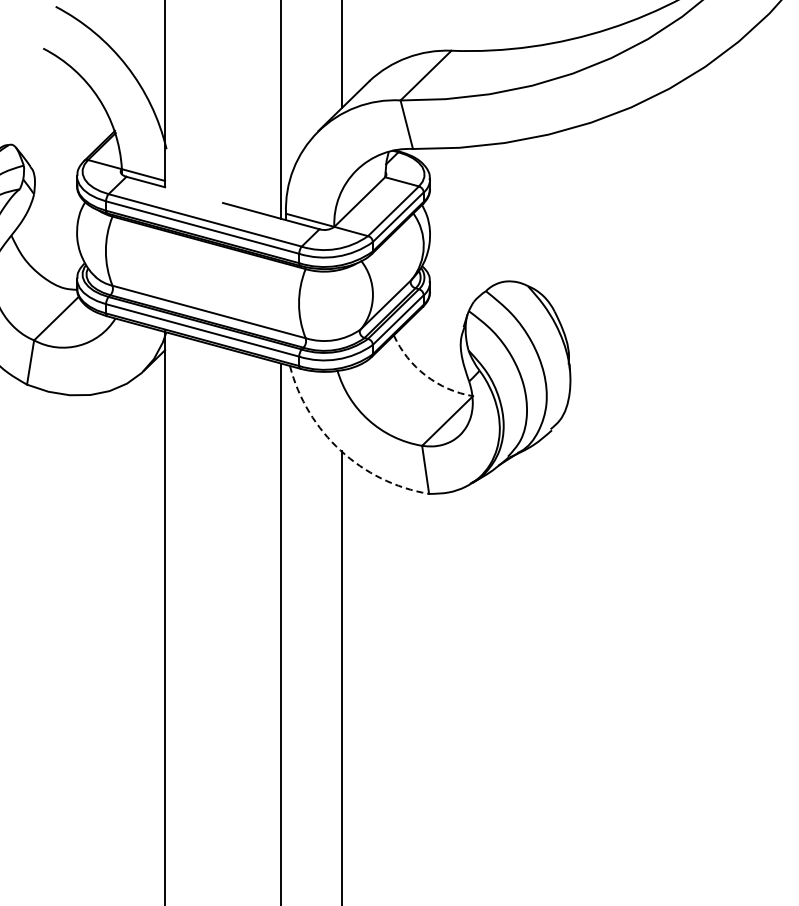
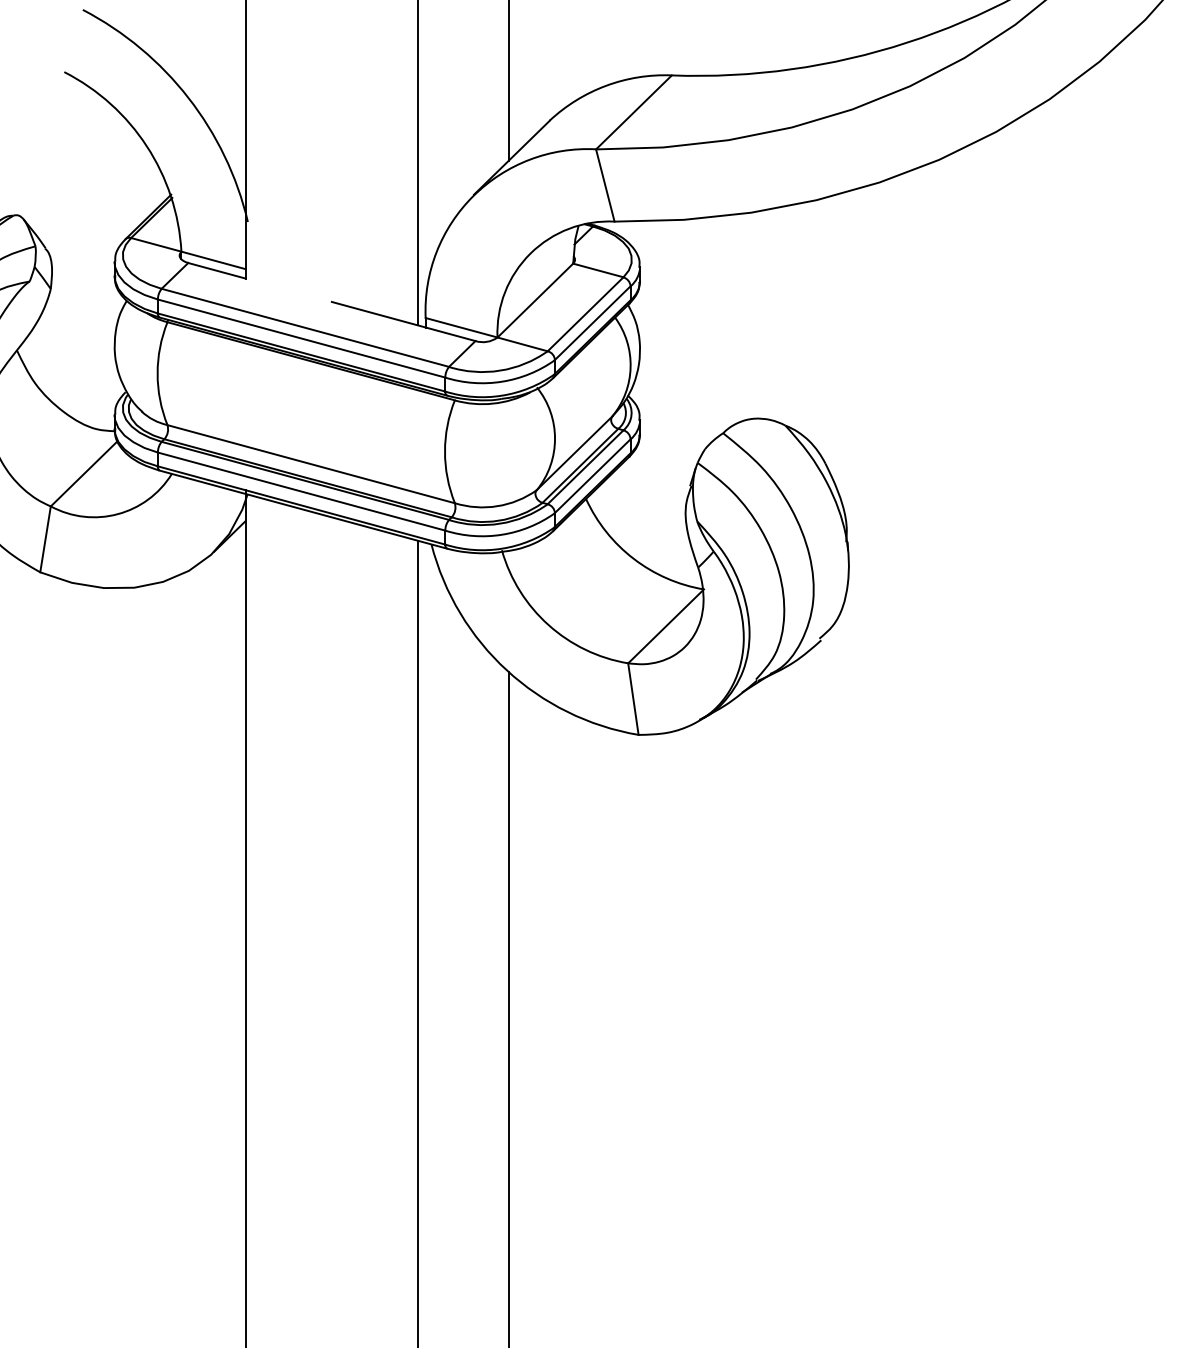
arc: (425, 375) -> (633, 558), dashed -> solid
arc: (340, 450) -> (506, 670), dashed -> solid

